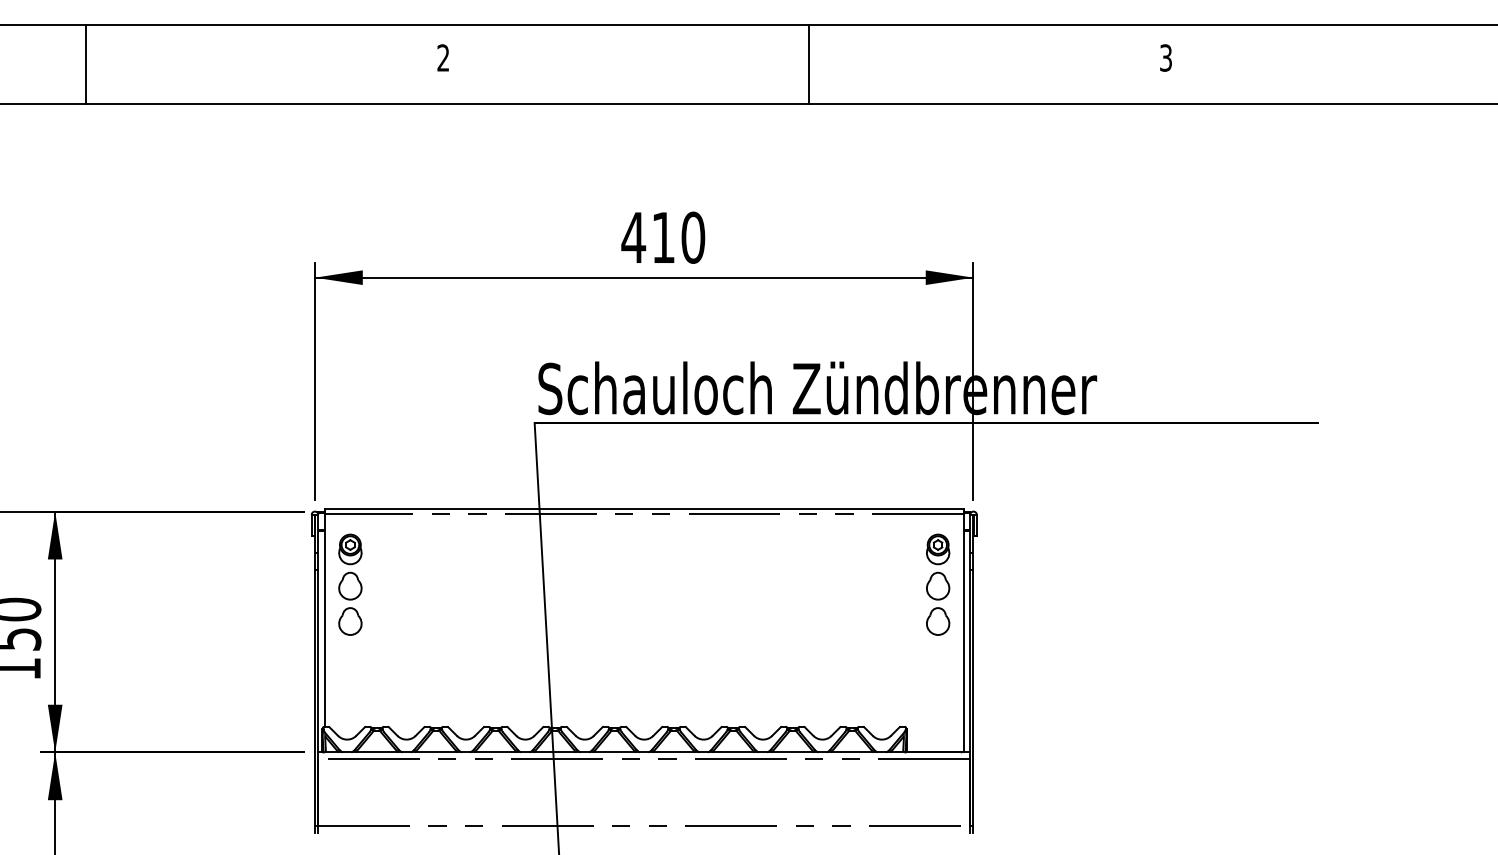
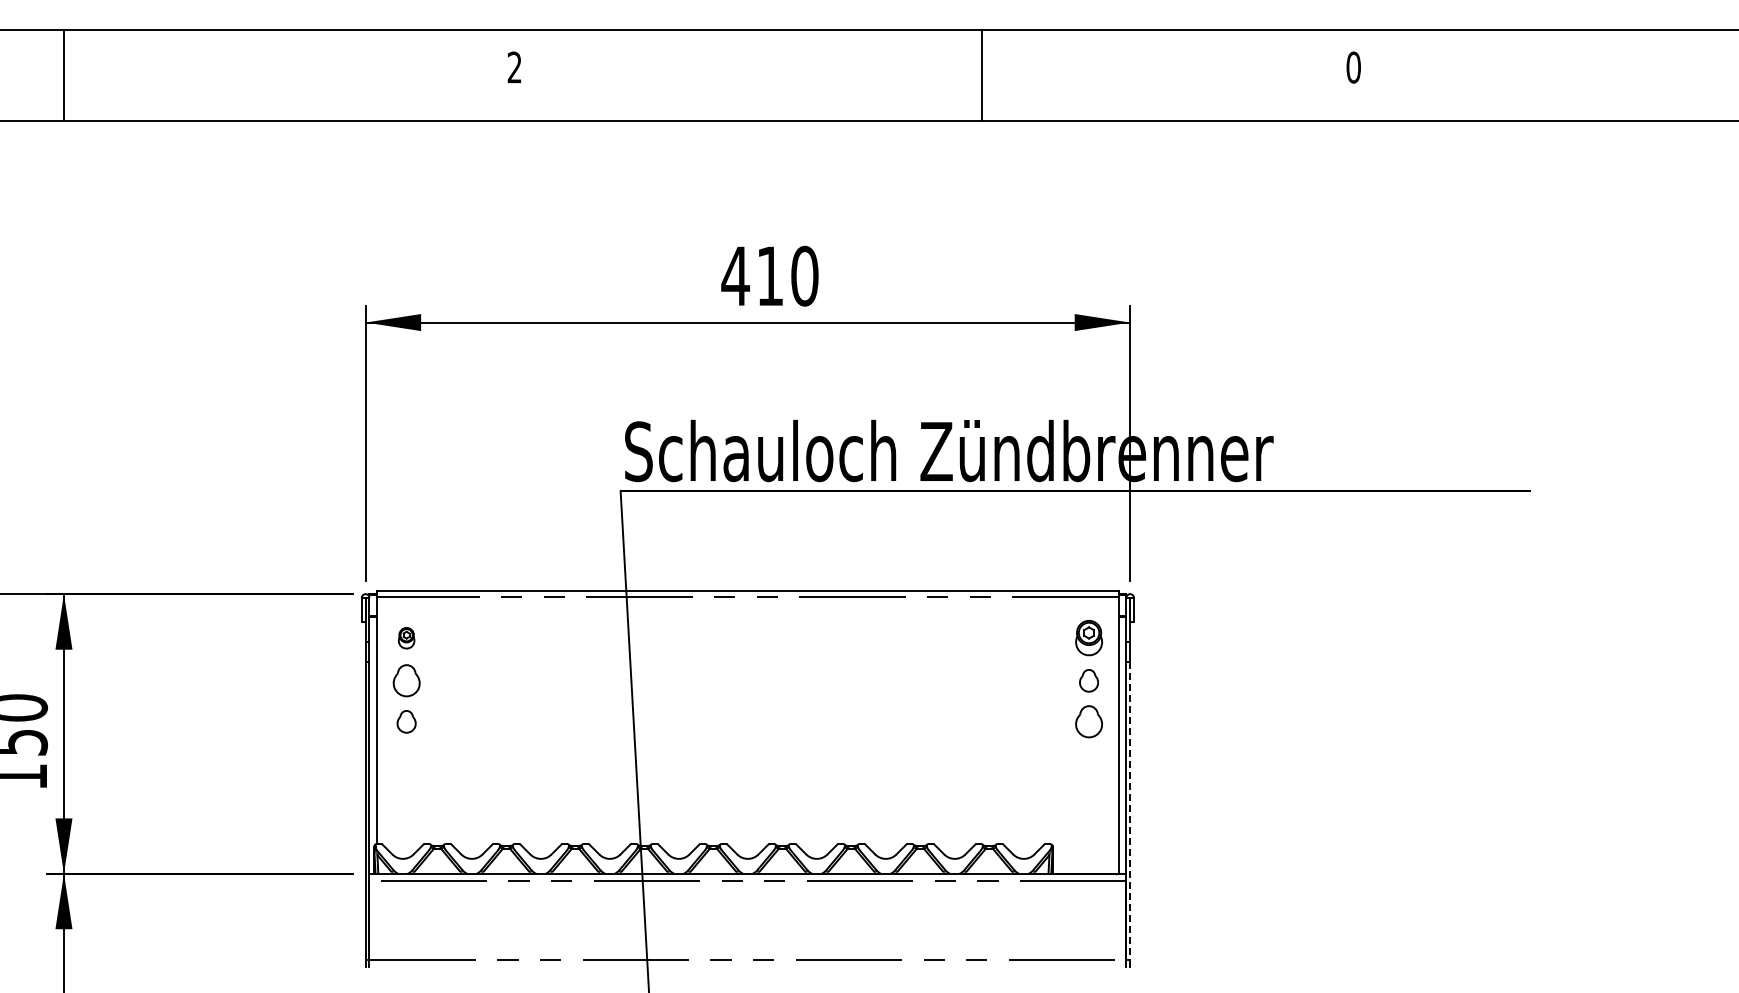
text: (1165, 58) -> (1353, 67), 3 -> 0
line: (86, 64) -> (64, 74), moved
line: (809, 64) -> (982, 74), moved
part: (350, 549) -> (406, 638), size x0.6
part: (937, 585) -> (1088, 680), size x0.7
part: (350, 621) -> (406, 721), size x0.7
line: (973, 697) -> (1130, 810), solid -> dashed

